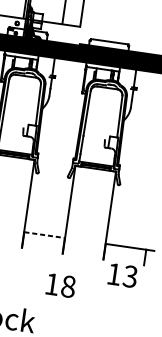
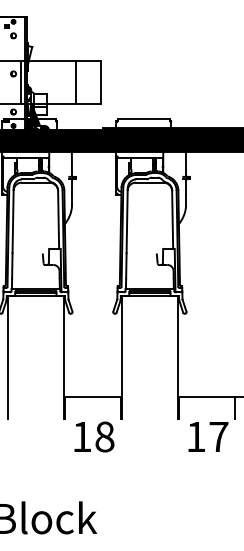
line: (45, 234) -> (93, 396), dashed -> solid
text: (130, 276) -> (218, 436), 13 -> 17
text: (61, 285) -> (94, 436), moved

